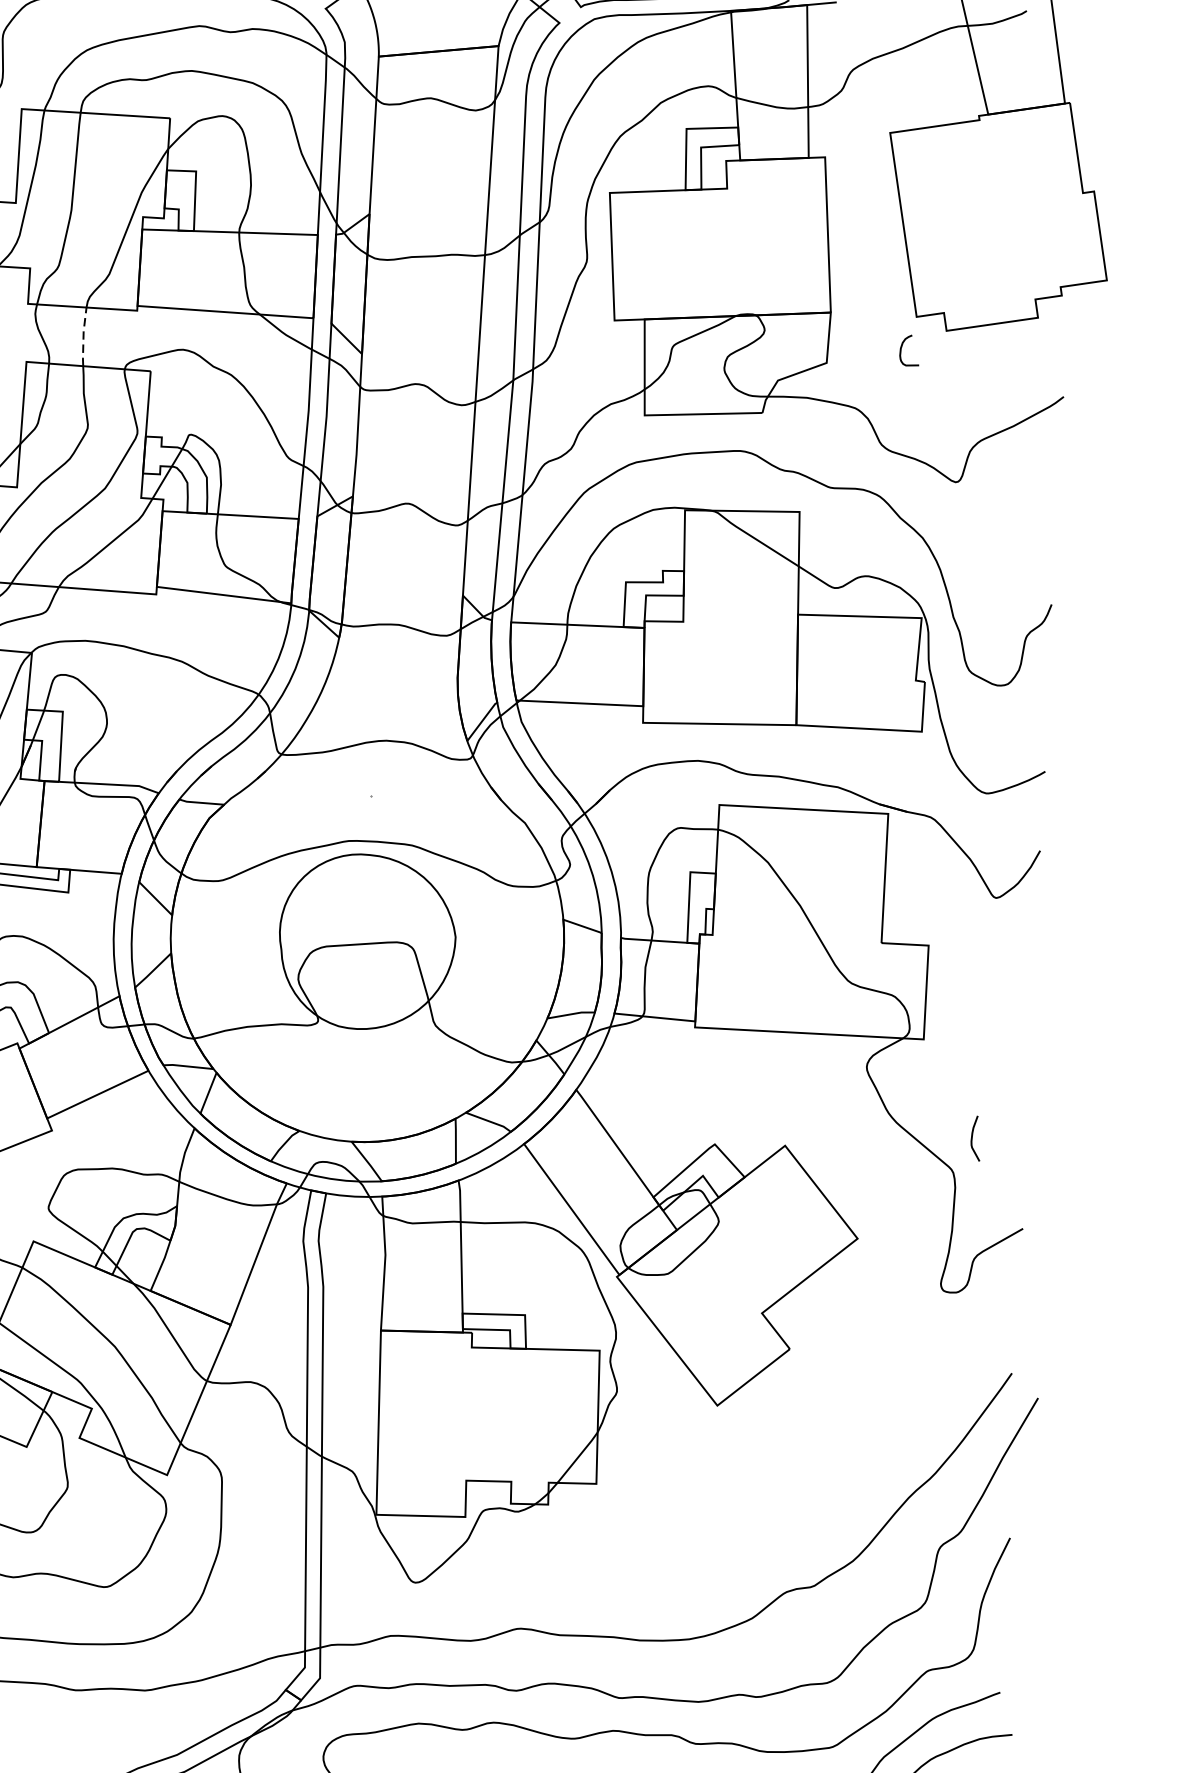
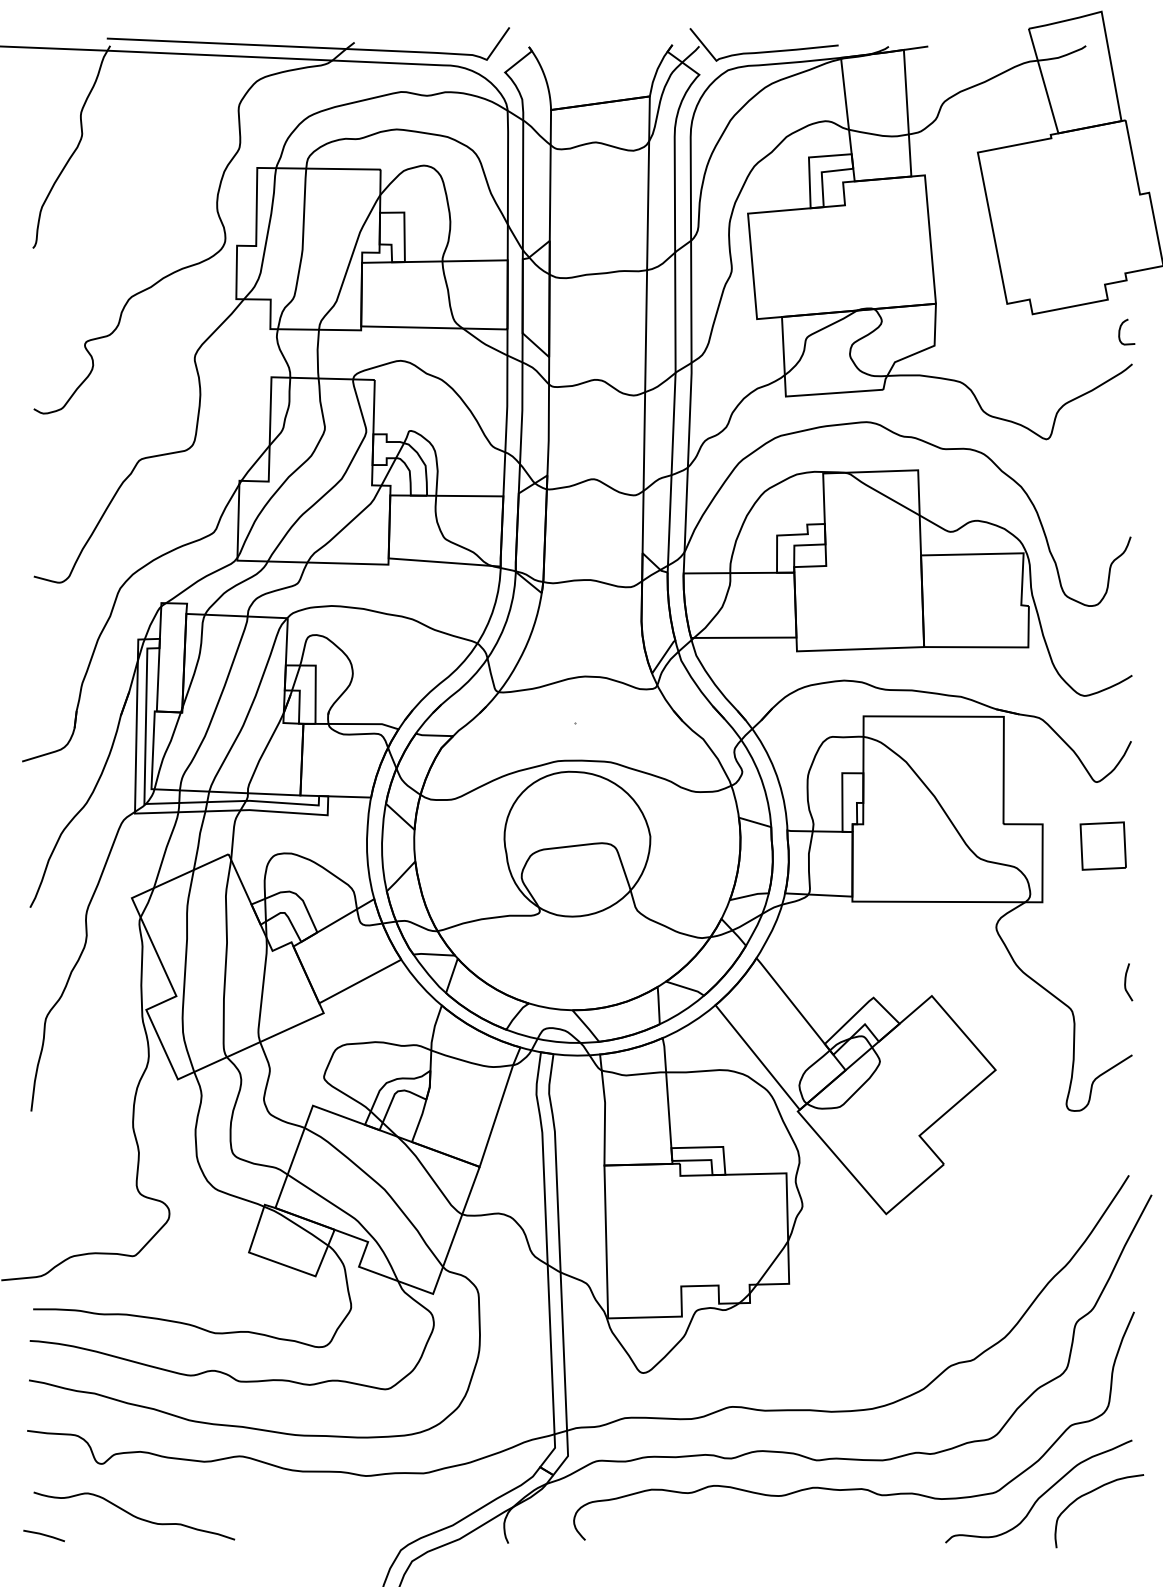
line: (83, 336) -> (317, 353), dashed -> solid
curve: (902, 349) -> (1120, 331), moved
part: (999, 974) -> (1102, 845), added
curve: (973, 1138) -> (1126, 982), moved

